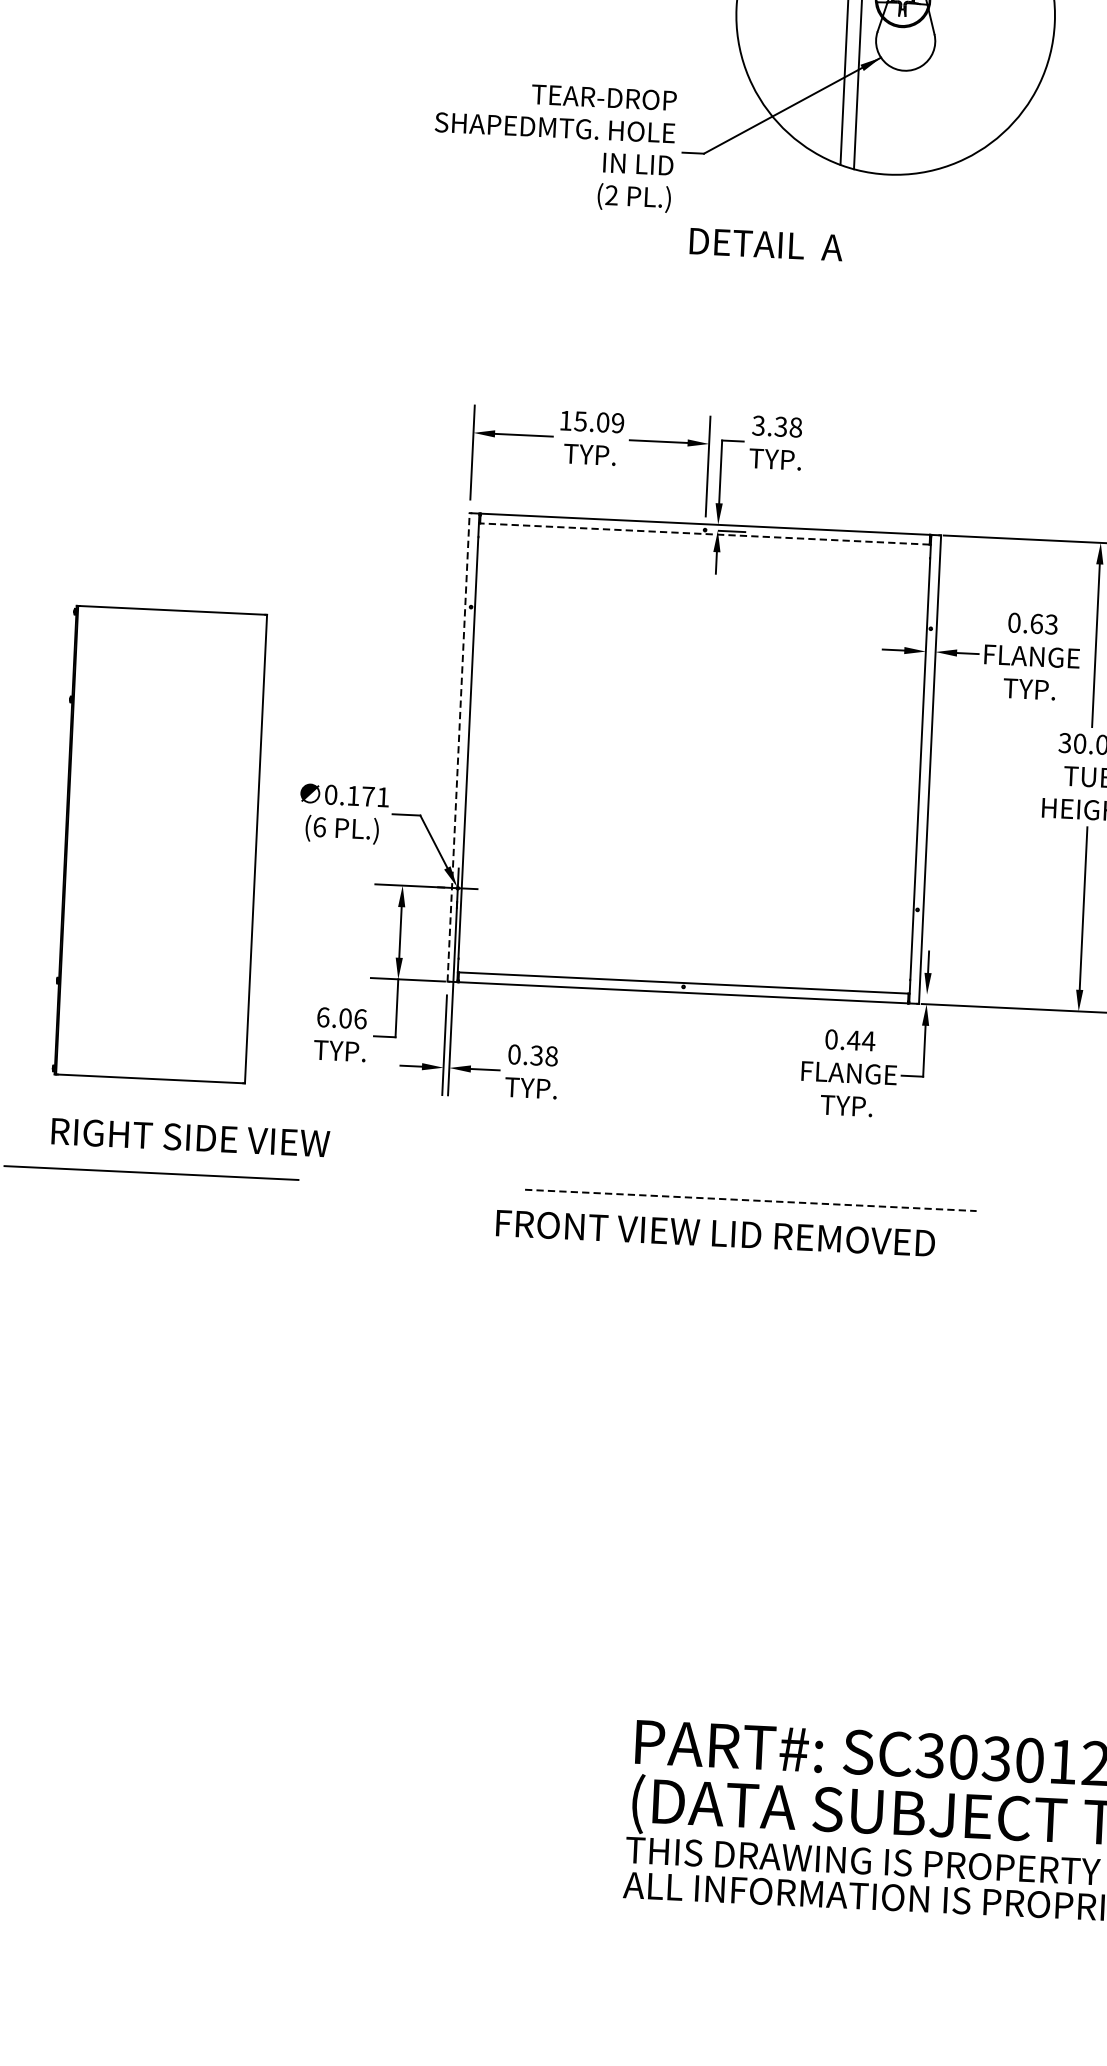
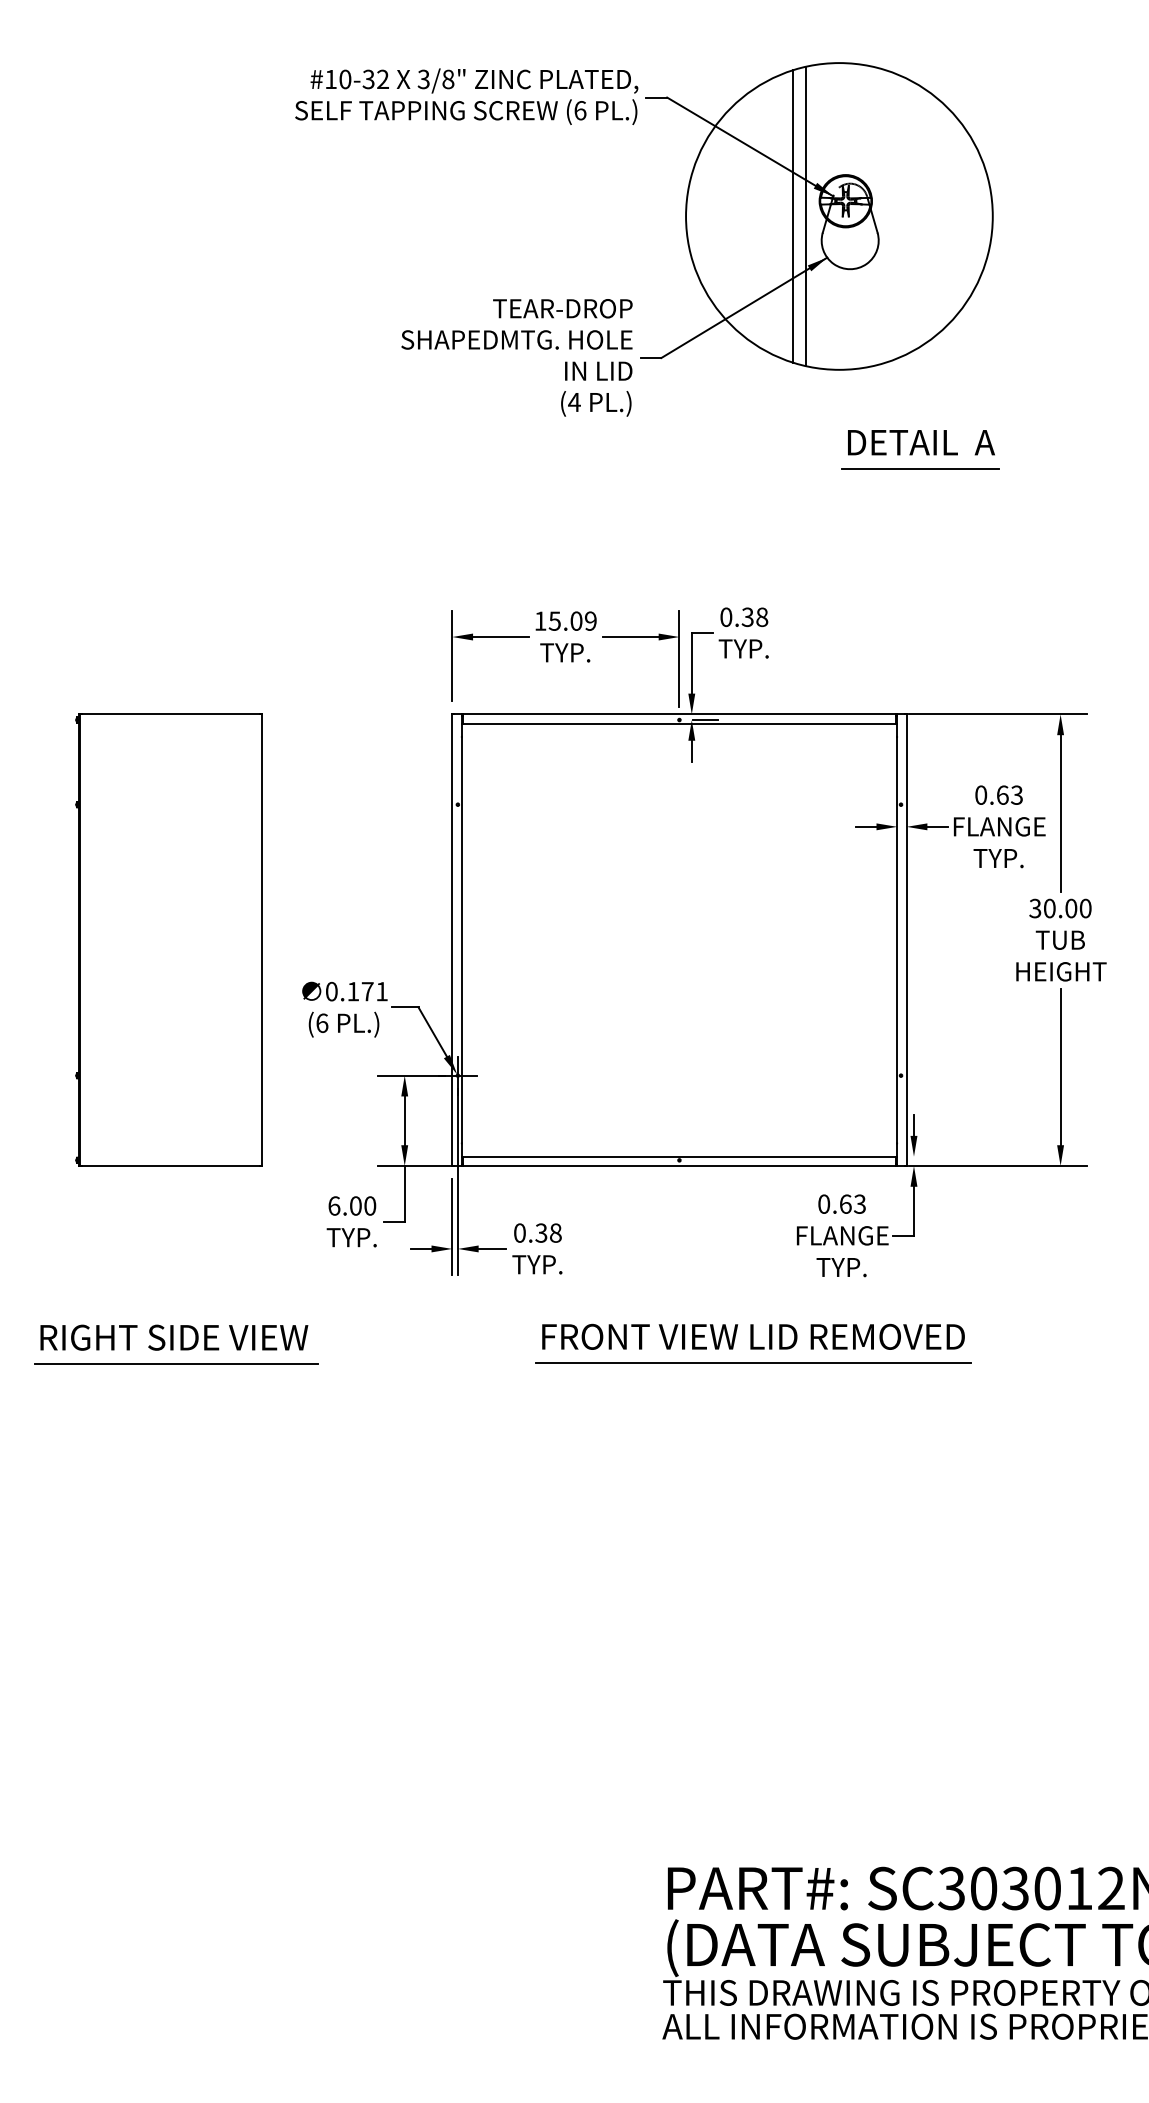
text: (611, 194) -> (574, 401), (2 -> (4
text: (766, 244) -> (921, 442), moved
line: (967, 280) -> (920, 468), added
text: (758, 424) -> (726, 616), 3.38 -> 0.38
line: (704, 533) -> (679, 723), dashed -> solid
line: (458, 747) -> (452, 940), dashed -> solid
part: (159, 843) -> (168, 939), moved
text: (360, 1018) -> (370, 1205), 6.06 -> 6.00
text: (860, 1040) -> (852, 1203), 0.44 -> 0.63
text: (190, 1137) -> (174, 1337), moved
line: (750, 1200) -> (753, 1362), dashed -> solid
text: (715, 1232) -> (753, 1336), moved

